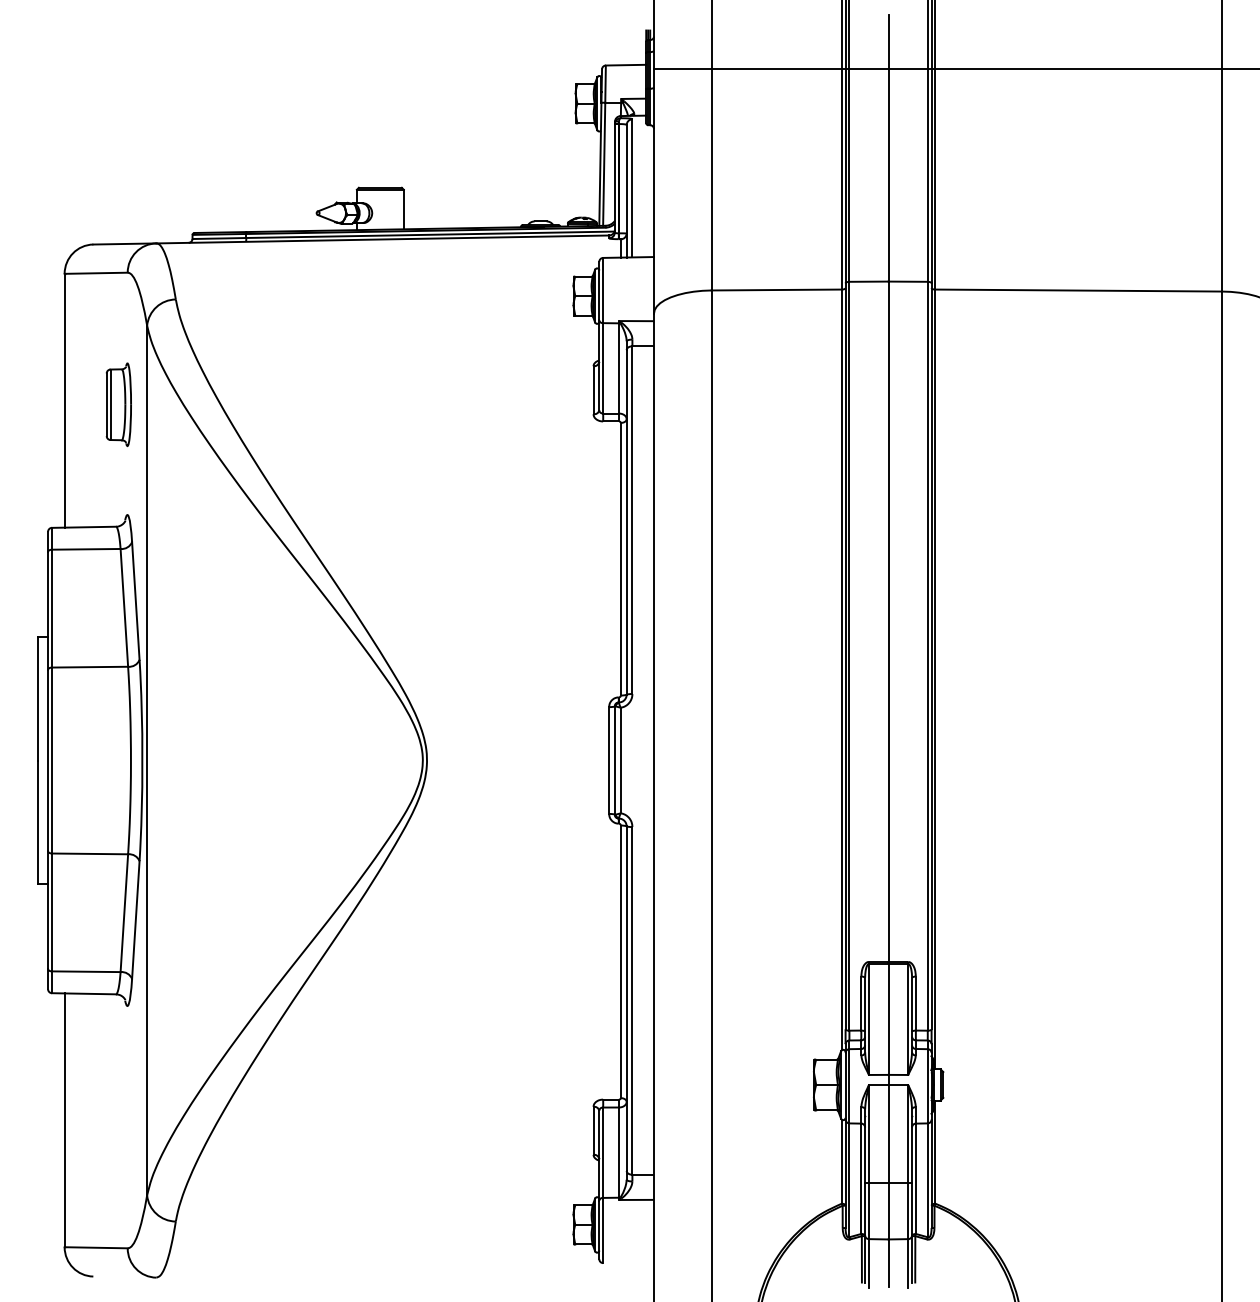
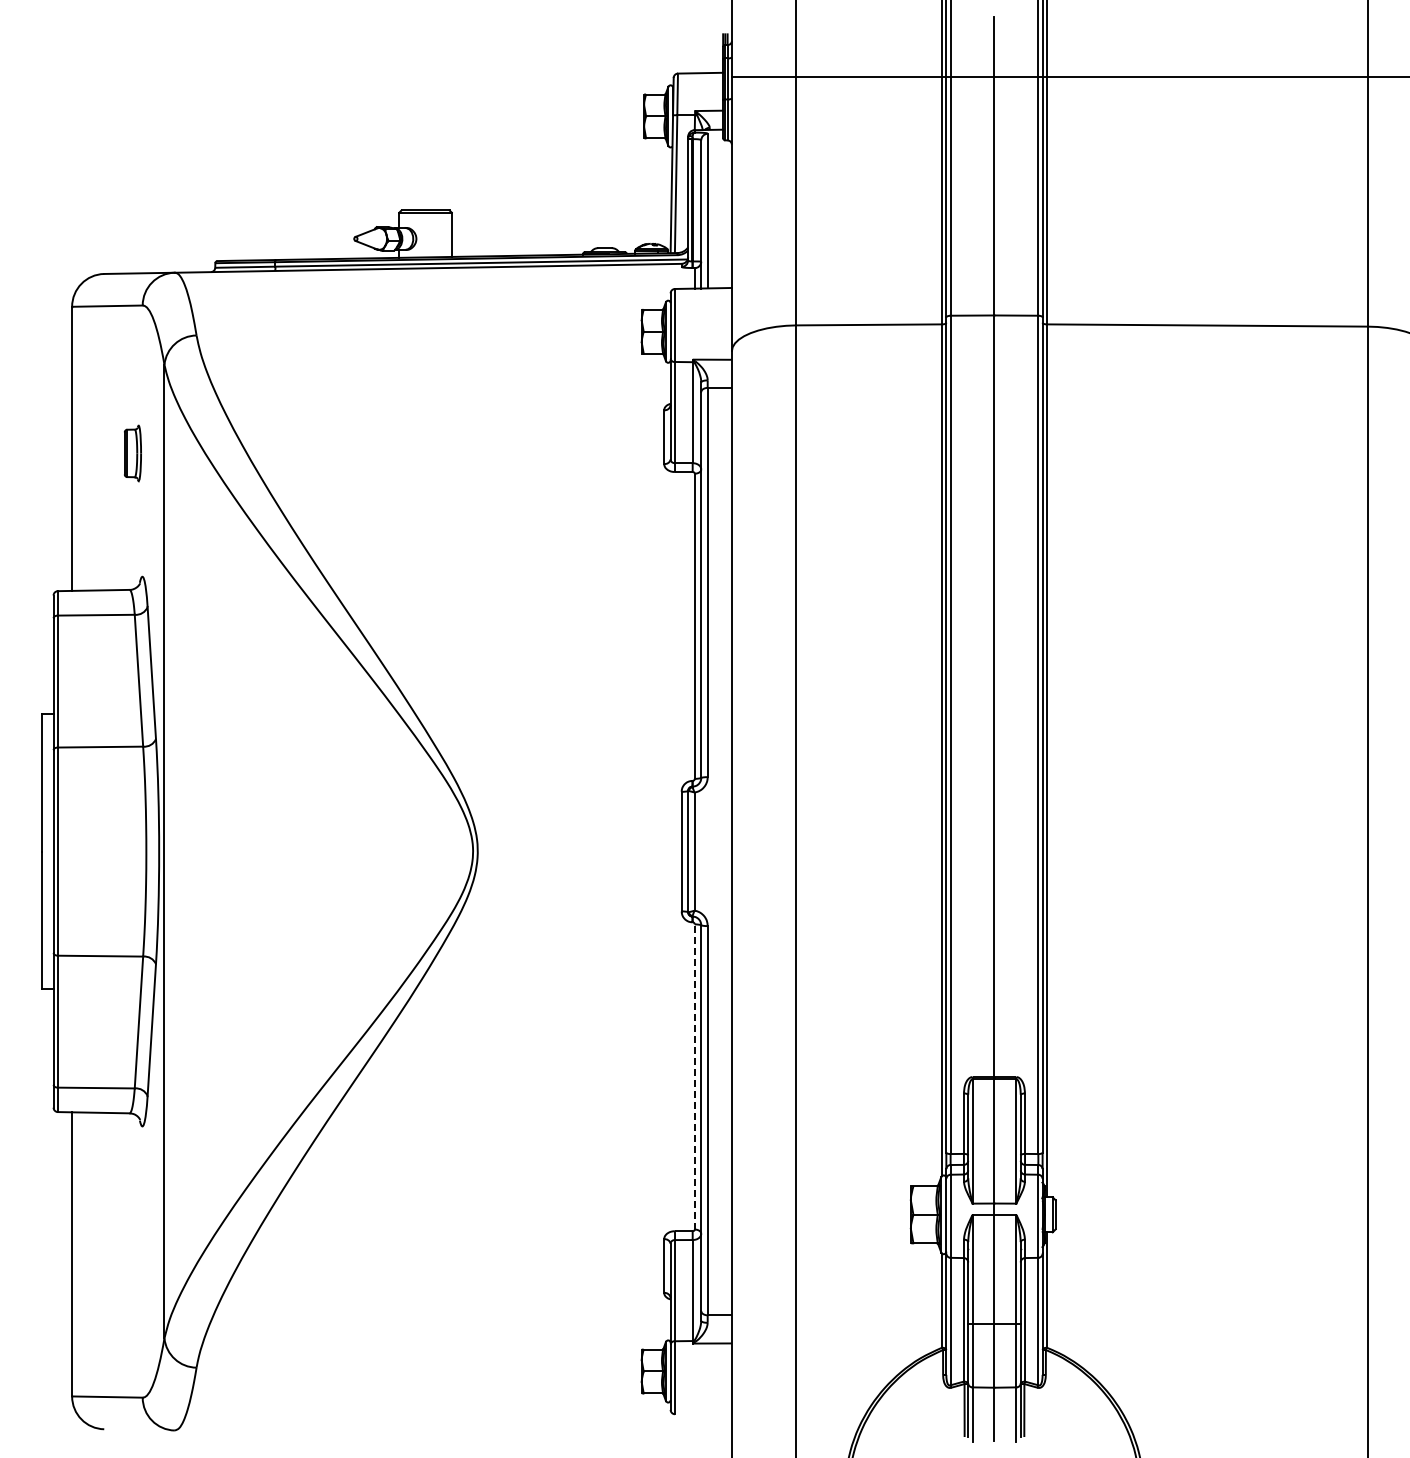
part: (118, 404) -> (132, 453), size x0.6
line: (620, 962) -> (694, 1077), solid -> dashed

